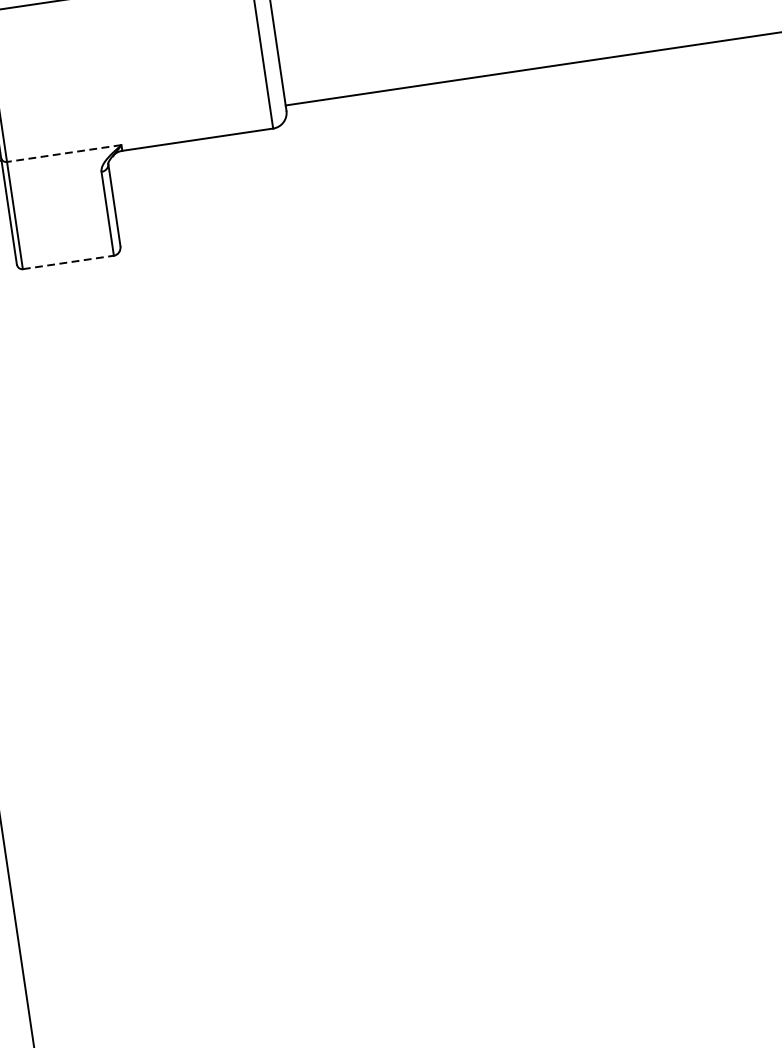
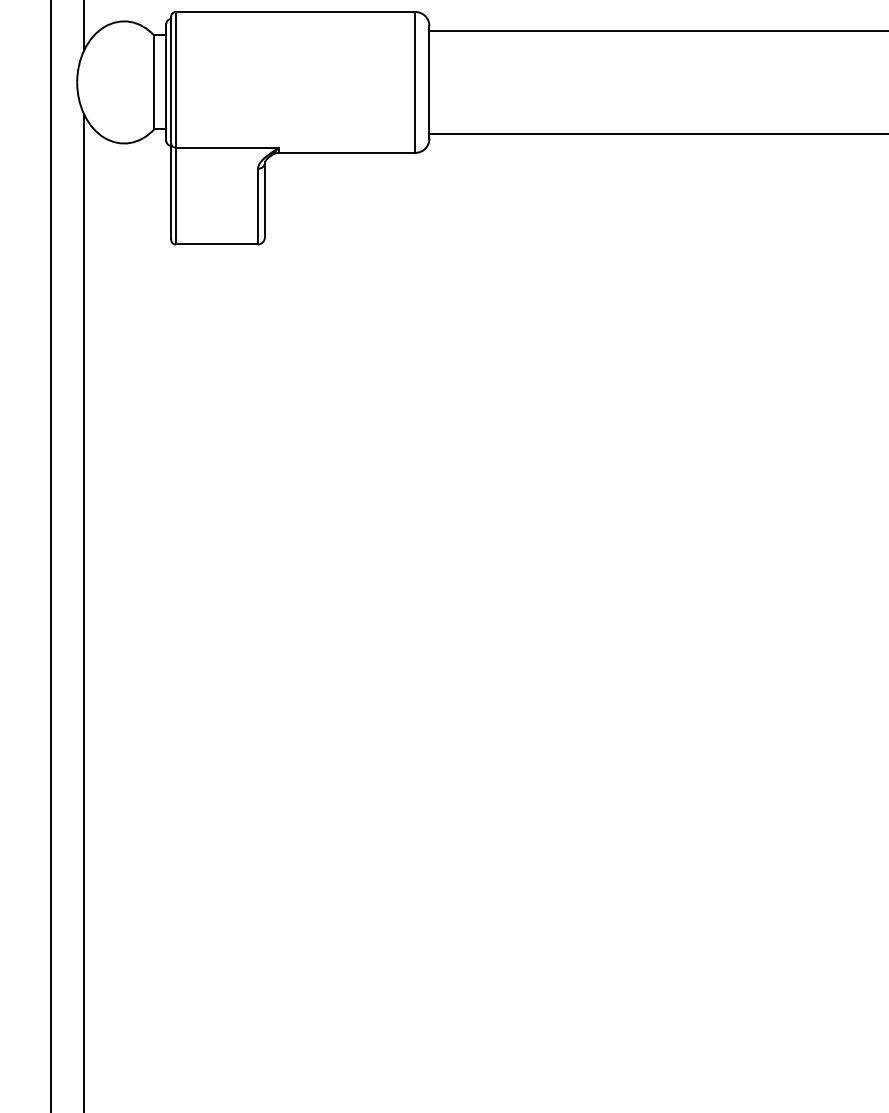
line: (64, 153) -> (227, 147), dashed -> solid
line: (69, 262) -> (217, 244), dashed -> solid

